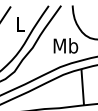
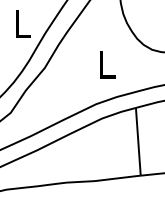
text: (65, 45) -> (106, 63), Mb -> L

